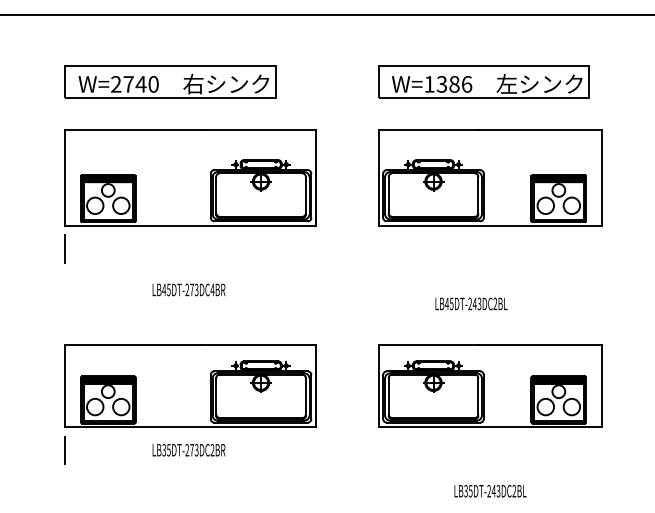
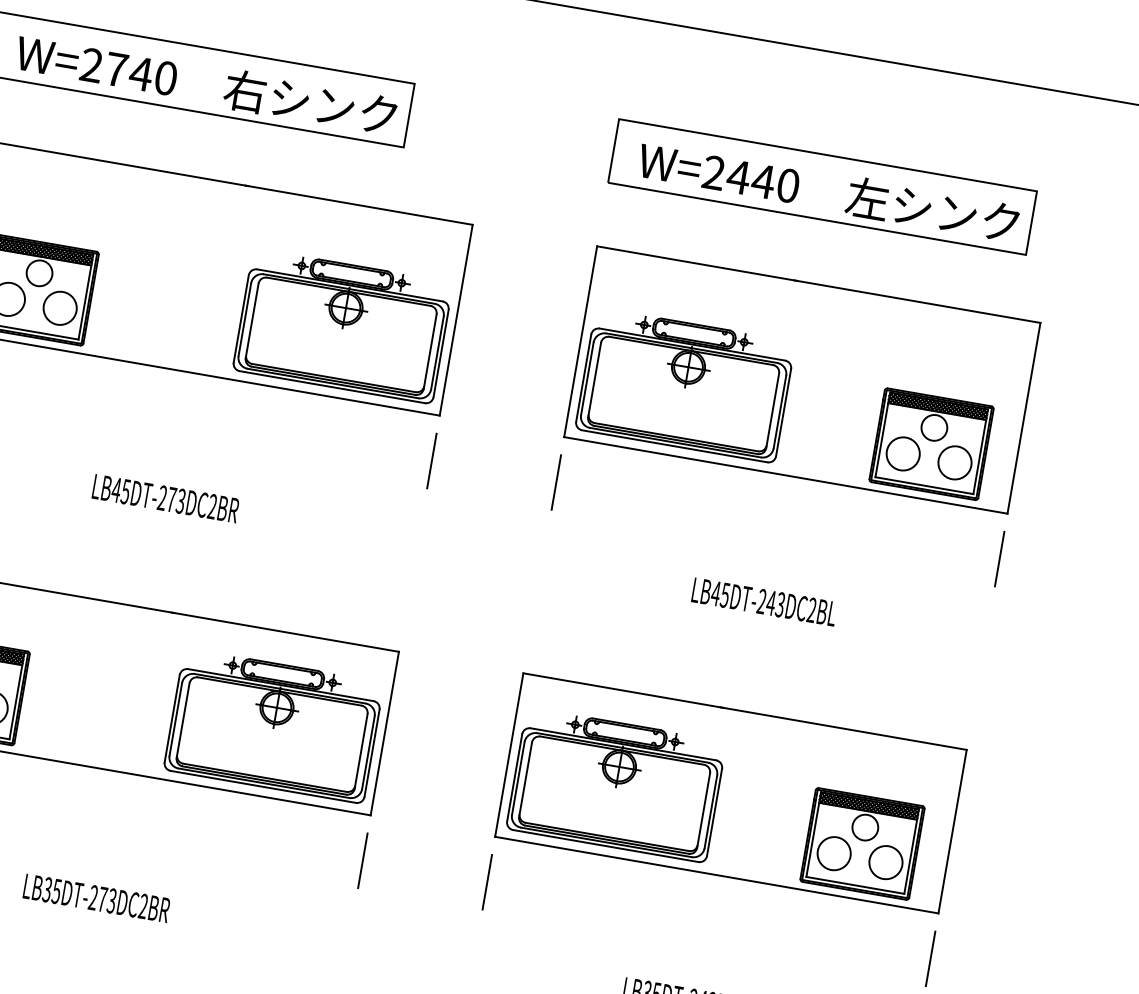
text: (448, 84) -> (751, 179), W=1386 -> W=2440
line: (315, 248) -> (431, 459), added
line: (378, 248) -> (556, 481), added
line: (601, 248) -> (999, 557), added
text: (212, 289) -> (212, 505), LB45DT-273DC4BR -> LB45DT-273DC2BR
text: (471, 303) -> (764, 601), moved
text: (188, 450) -> (95, 898), moved
line: (315, 450) -> (361, 860), added
line: (378, 450) -> (486, 882), added
line: (601, 450) -> (929, 959), added

